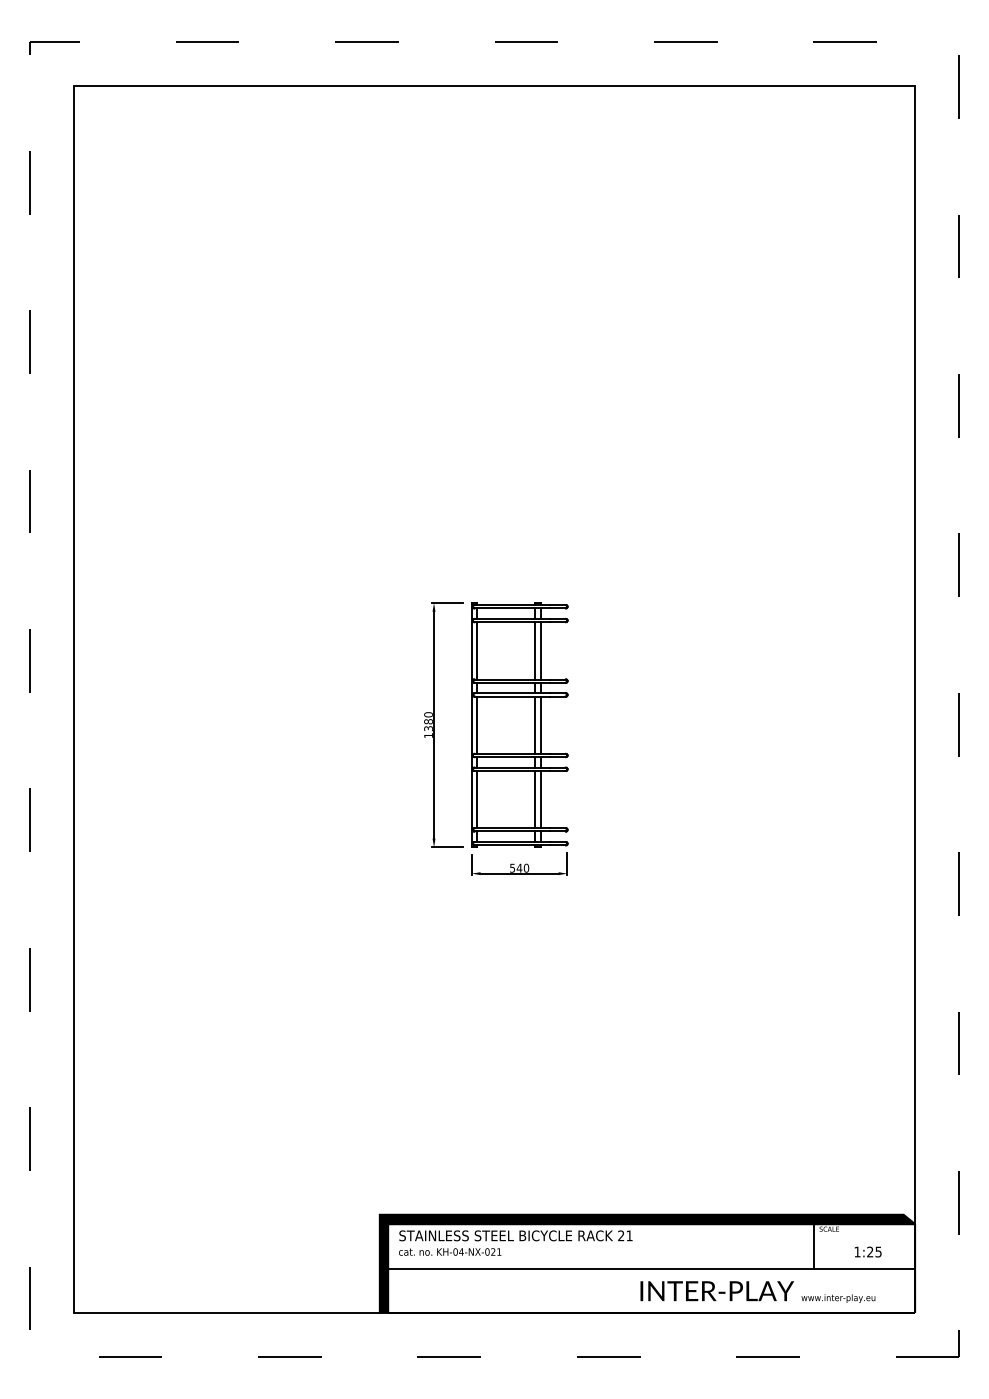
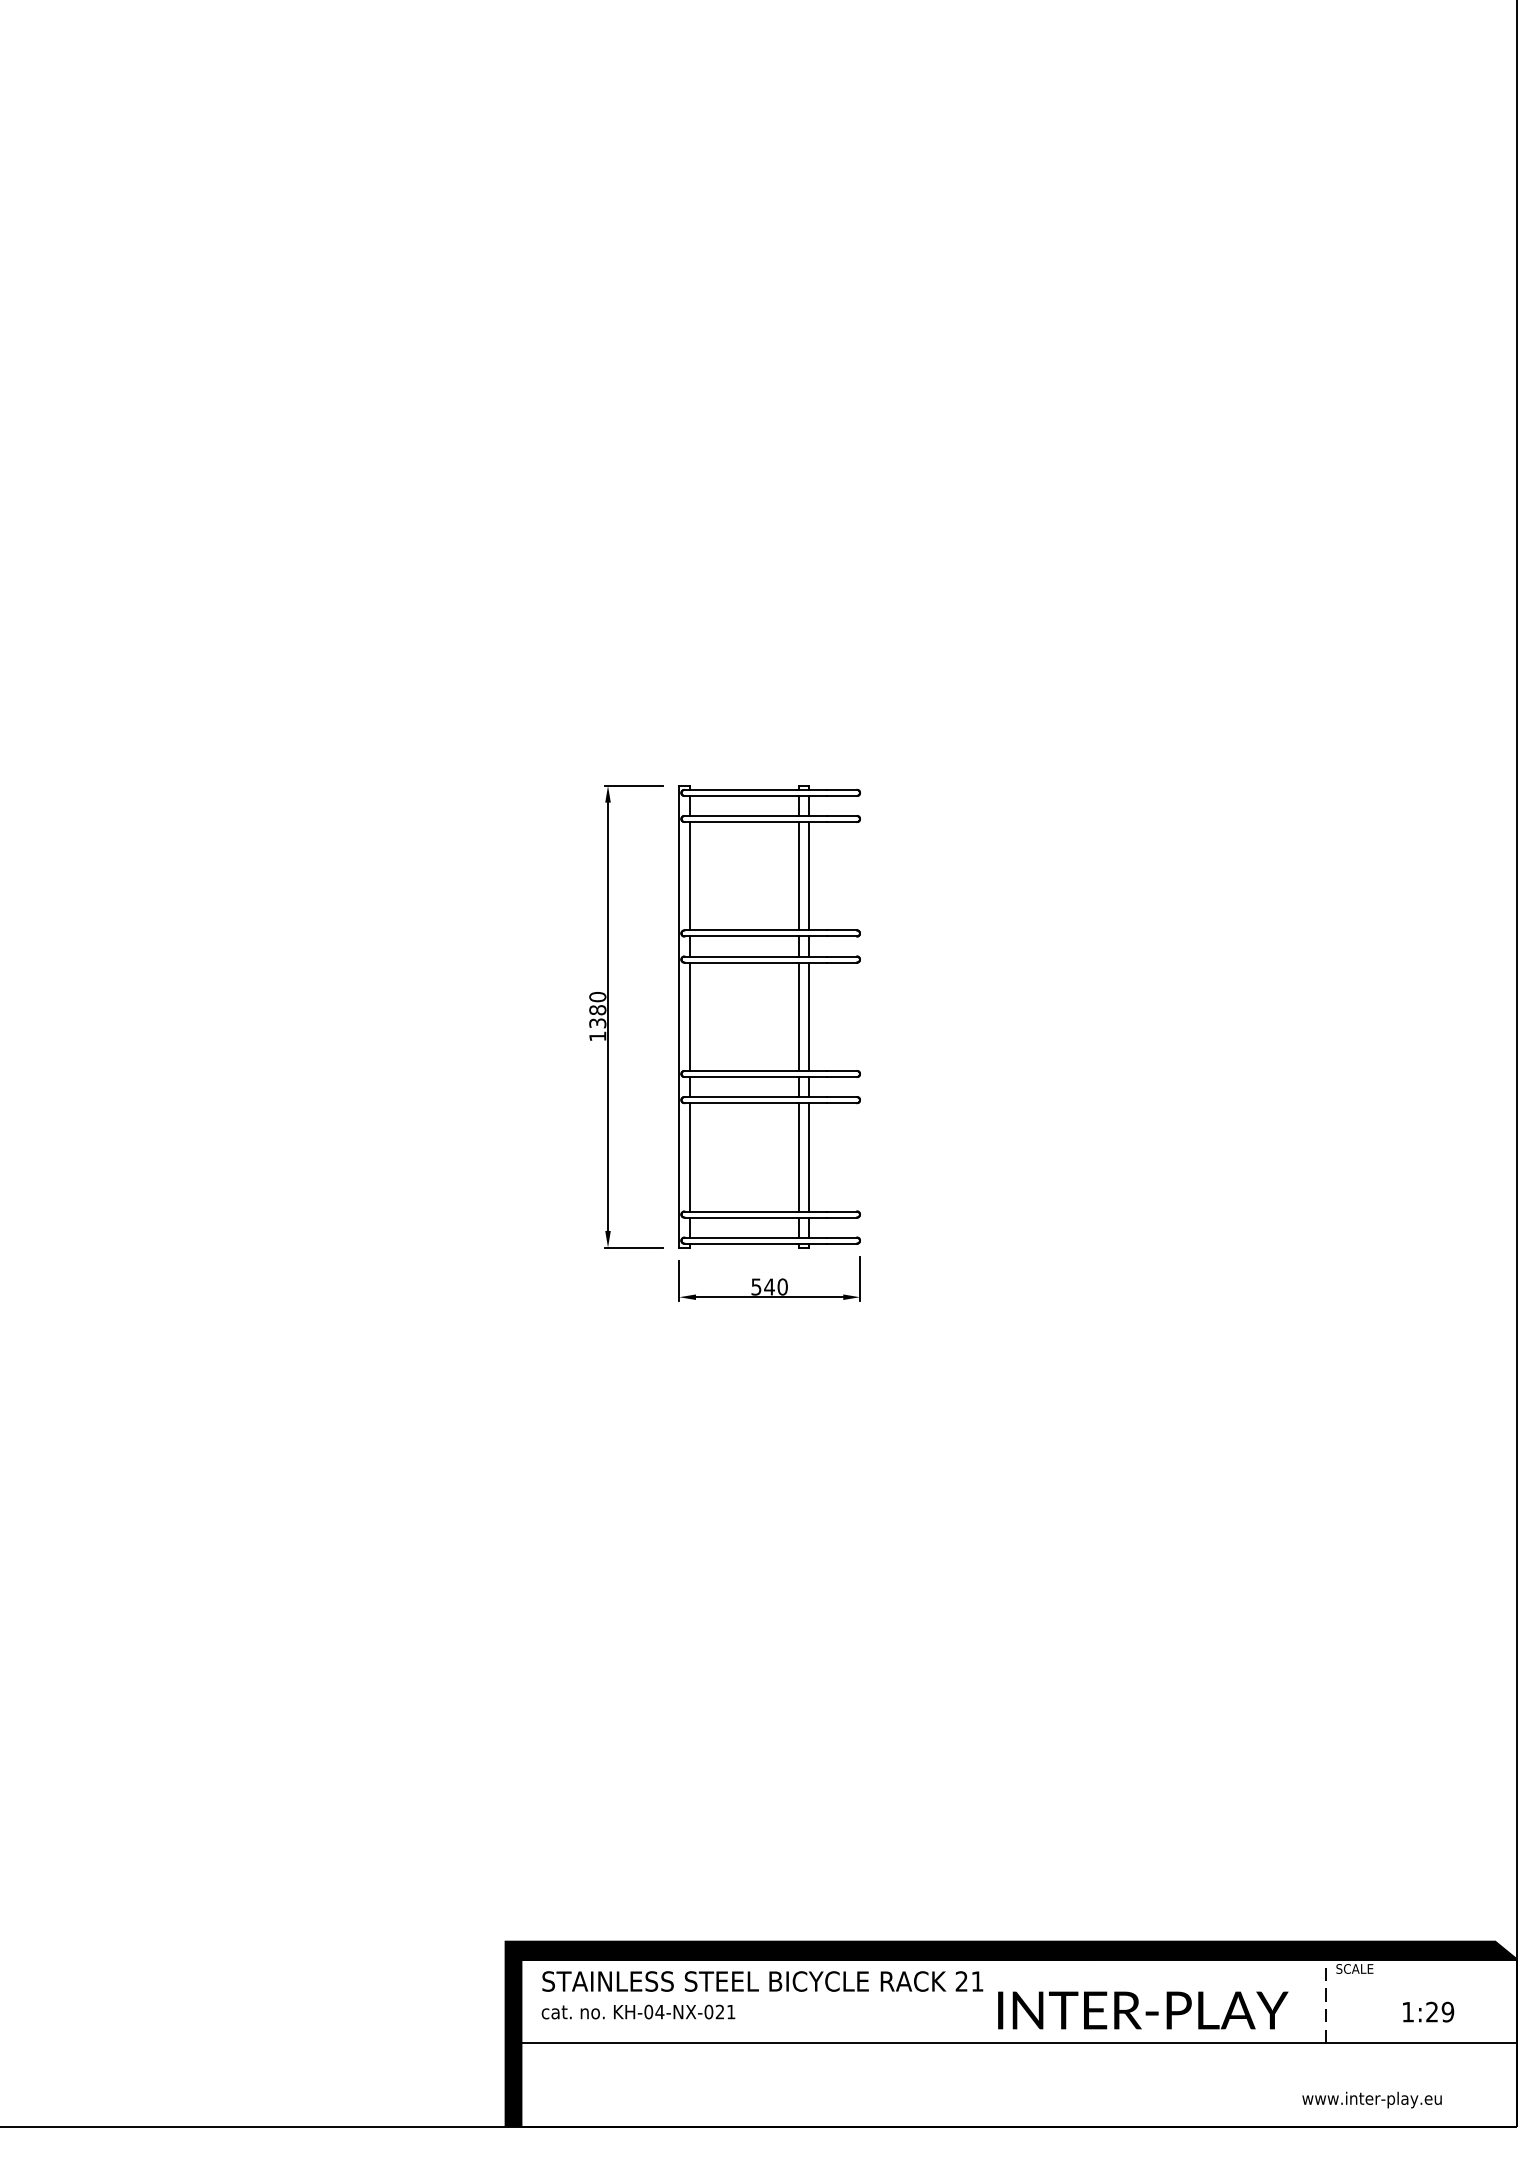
line: (814, 1245) -> (1326, 1999), solid -> dashed
text: (878, 1251) -> (1447, 2011), 1:25 -> 1:29
text: (716, 1291) -> (1141, 2011), moved

